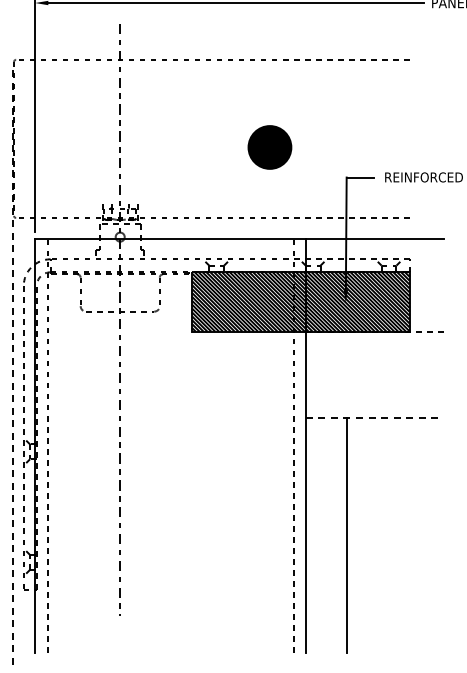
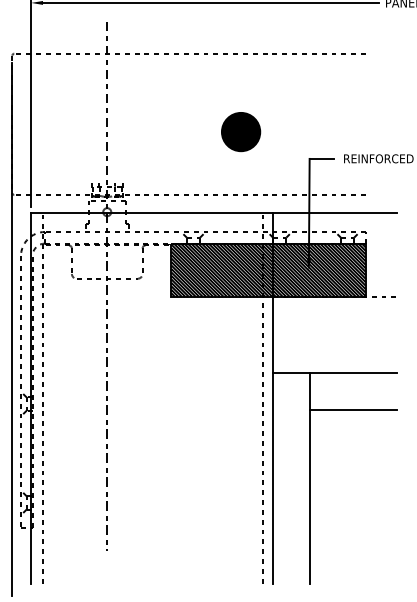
line: (13, 368) -> (11, 329), dashed -> solid
line: (375, 417) -> (335, 373), dashed -> solid
line: (395, 458) -> (353, 410), added

